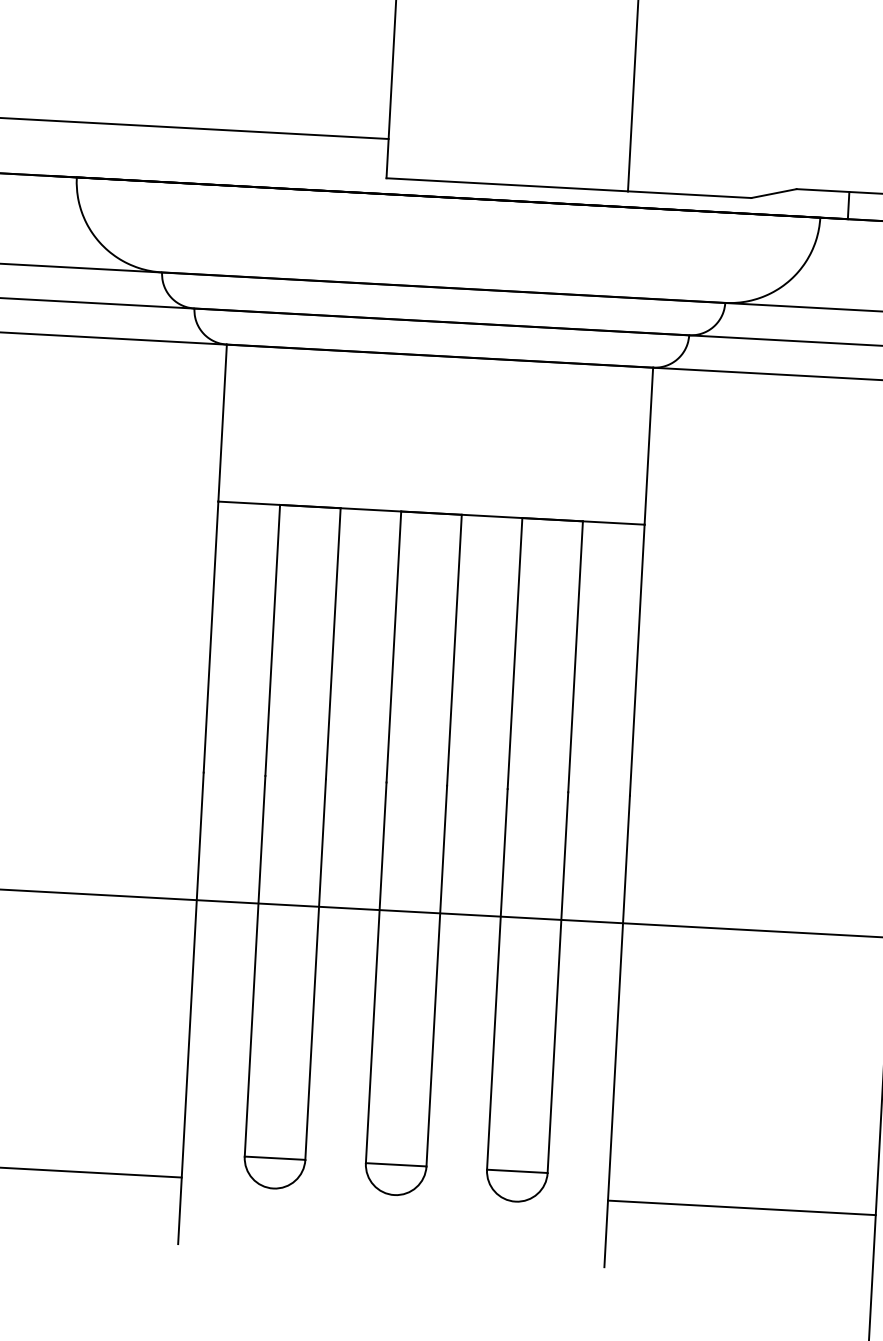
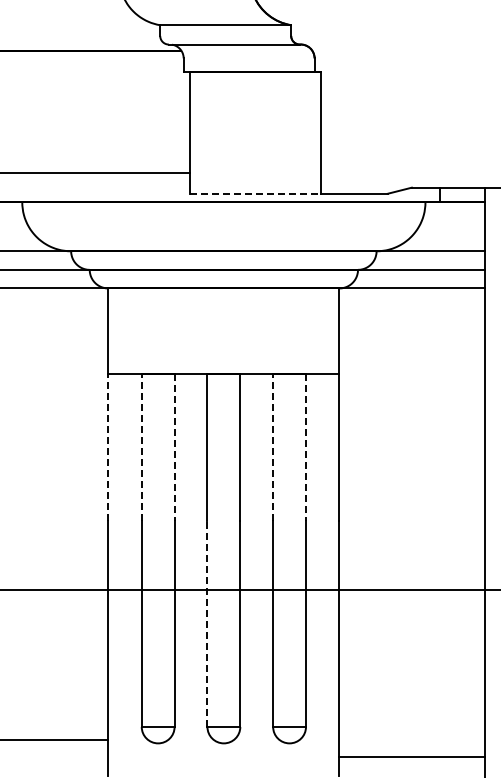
line: (507, 184) -> (255, 193), solid -> dashed
line: (211, 636) -> (108, 446), solid -> dashed
line: (272, 639) -> (141, 446), solid -> dashed
line: (333, 644) -> (174, 447), solid -> dashed
line: (515, 652) -> (273, 446), solid -> dashed
line: (576, 657) -> (306, 447), solid -> dashed
line: (376, 972) -> (207, 623), solid -> dashed
line: (740, 1208) -> (411, 757), moved

